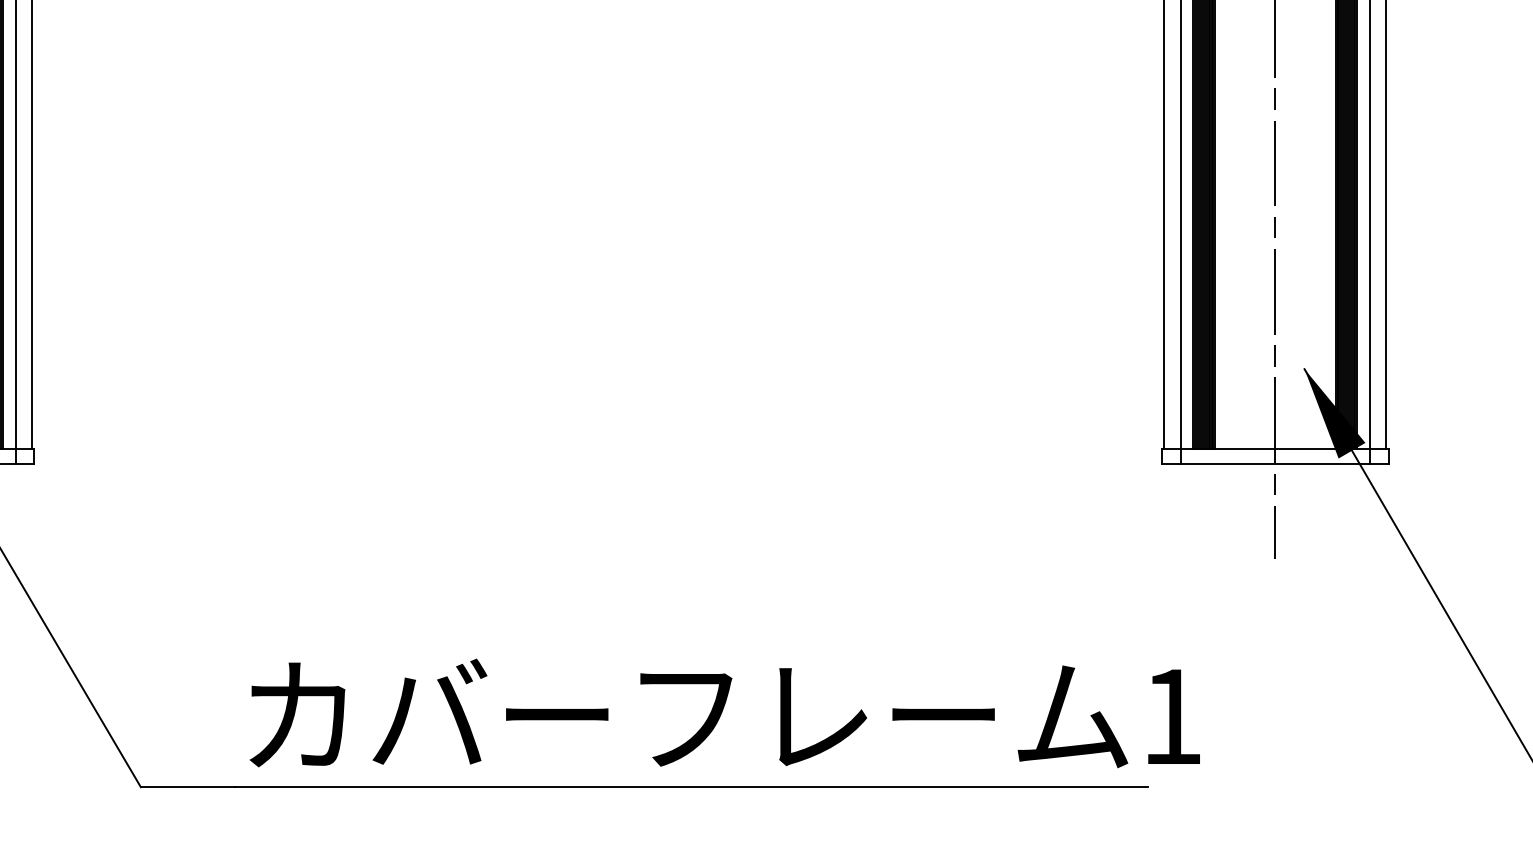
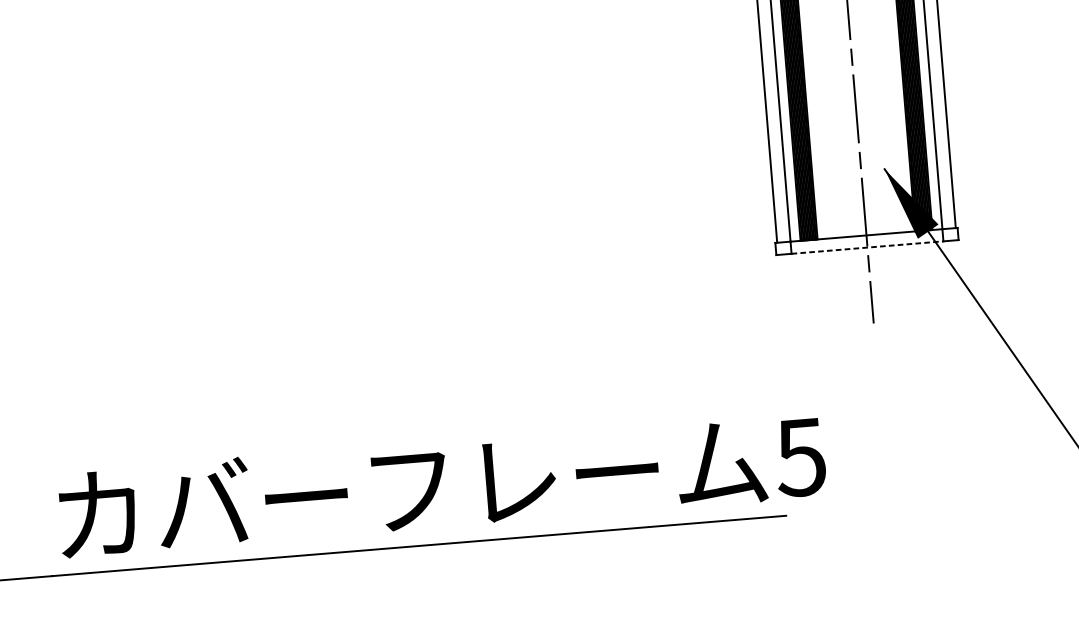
line: (1275, 464) -> (867, 247), solid -> dashed
text: (1170, 717) -> (799, 458), 1 -> 5

